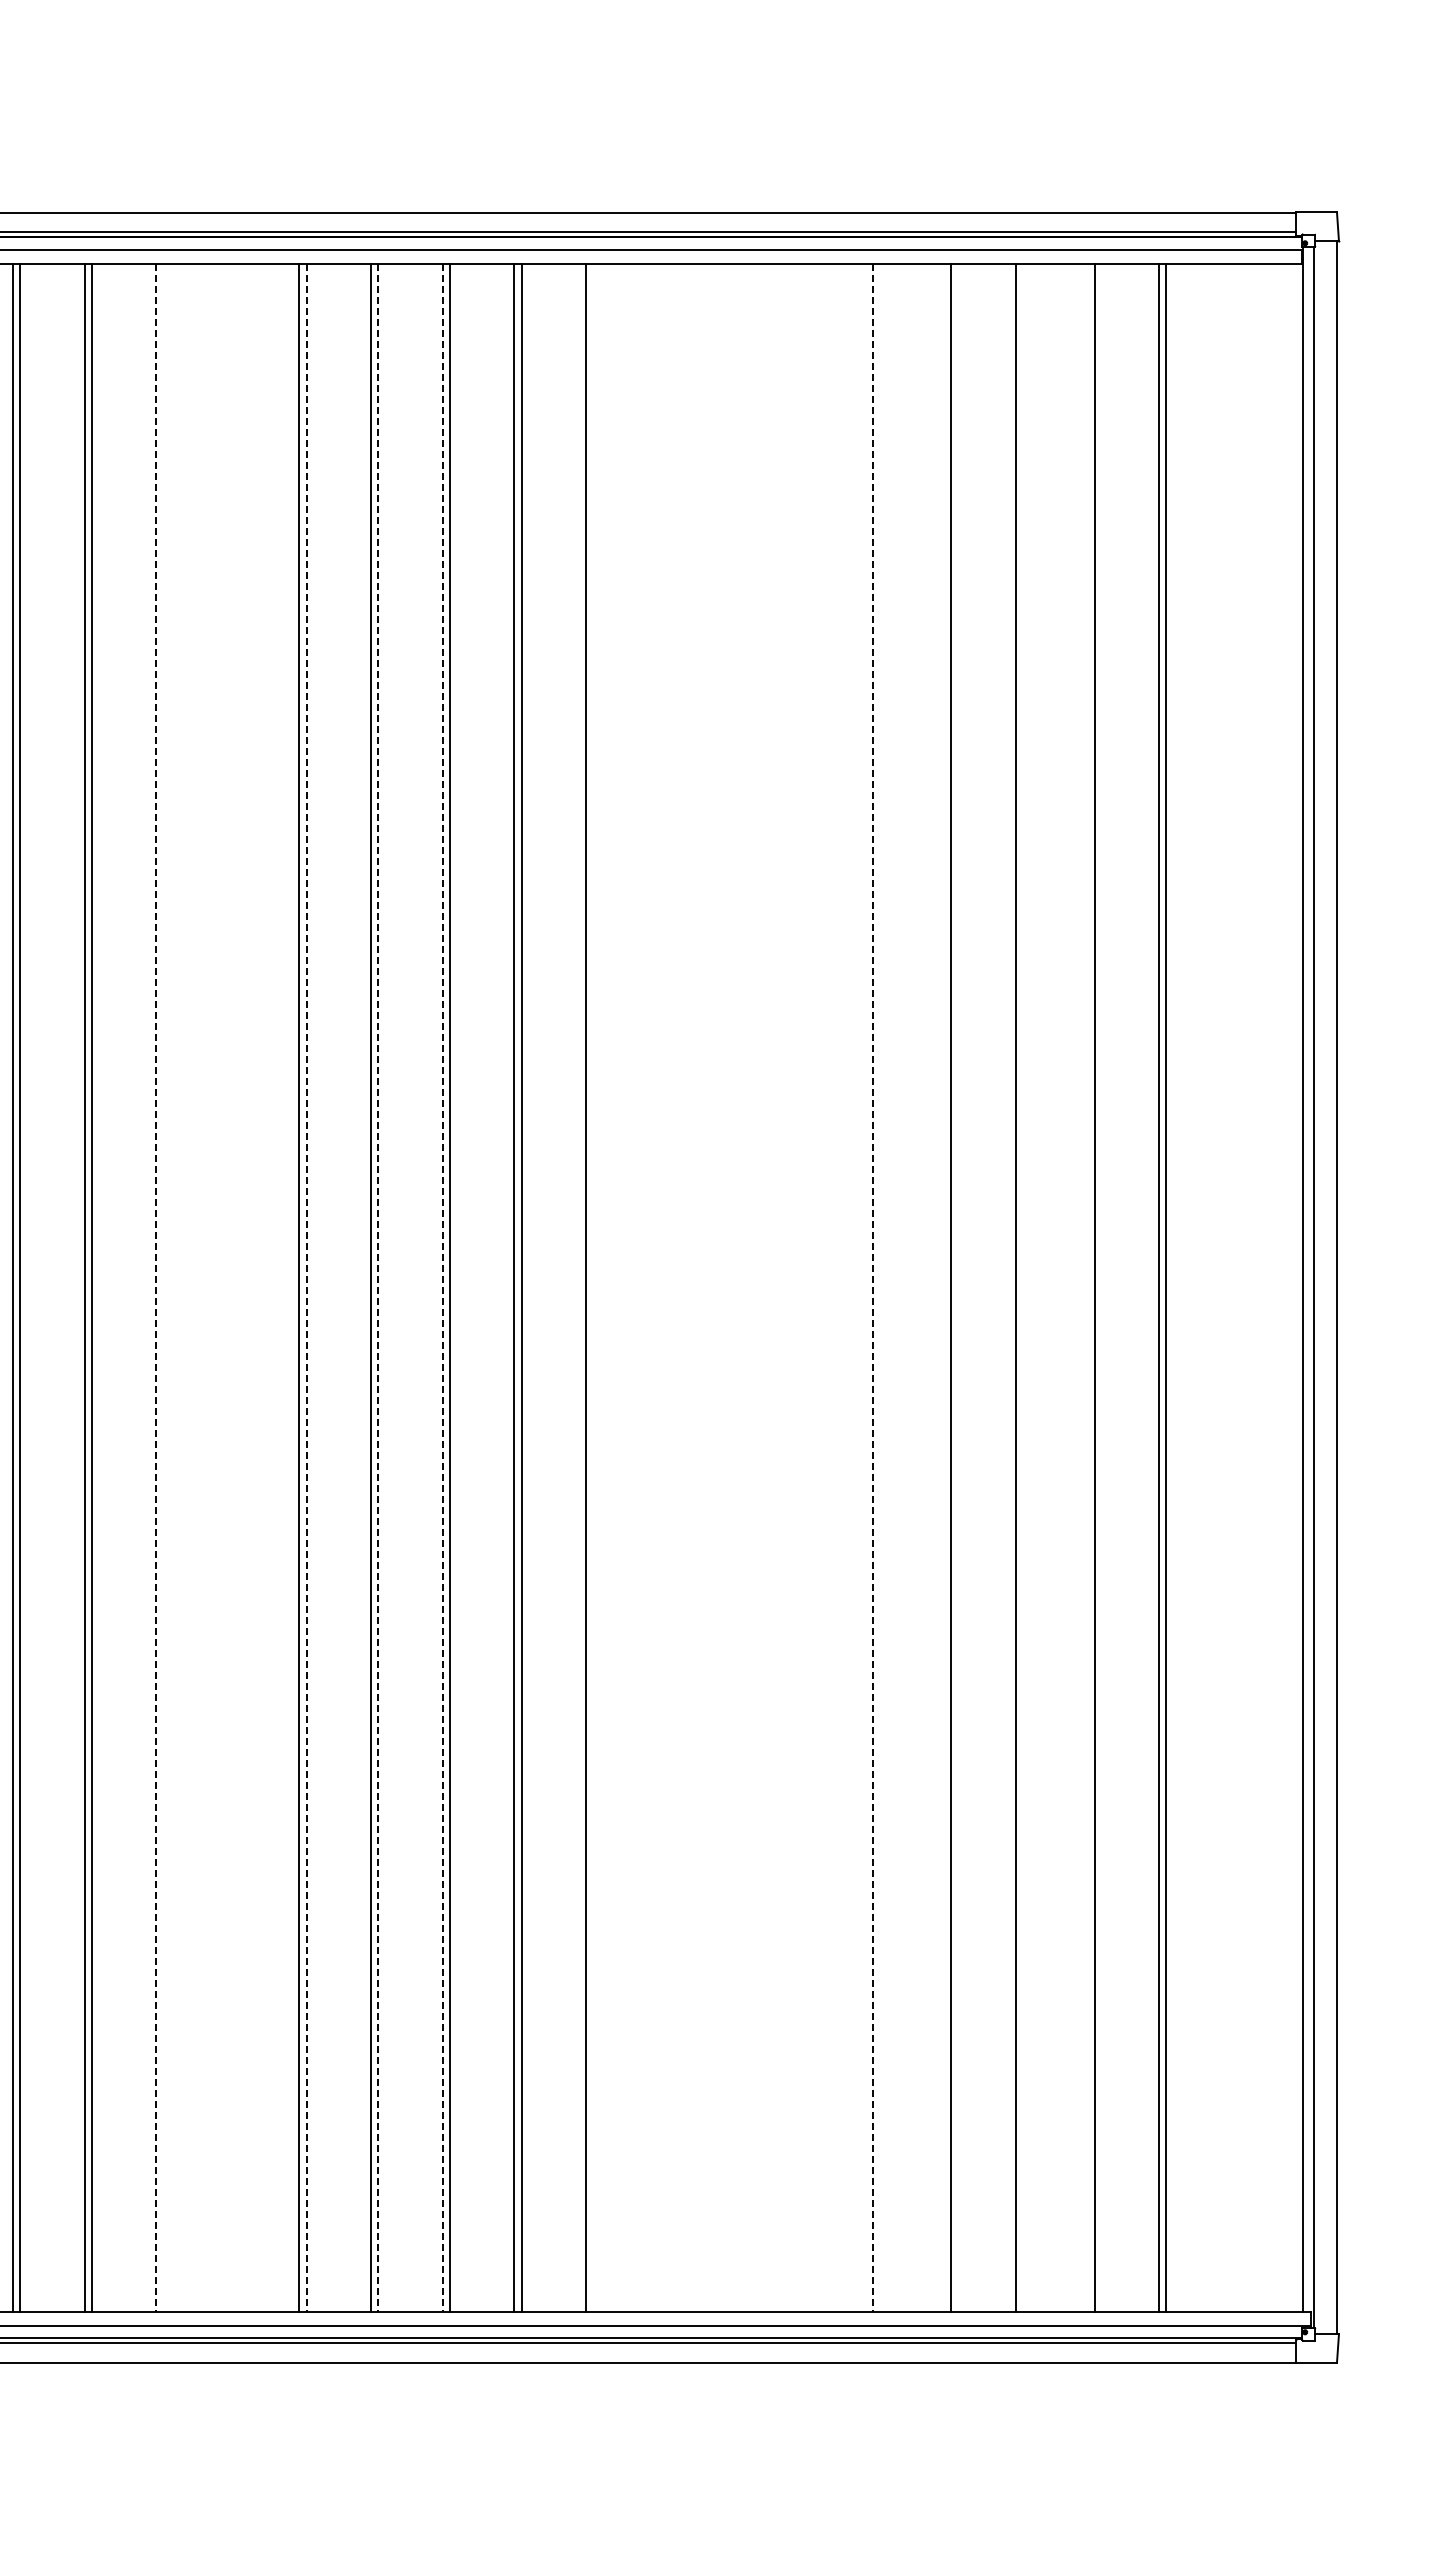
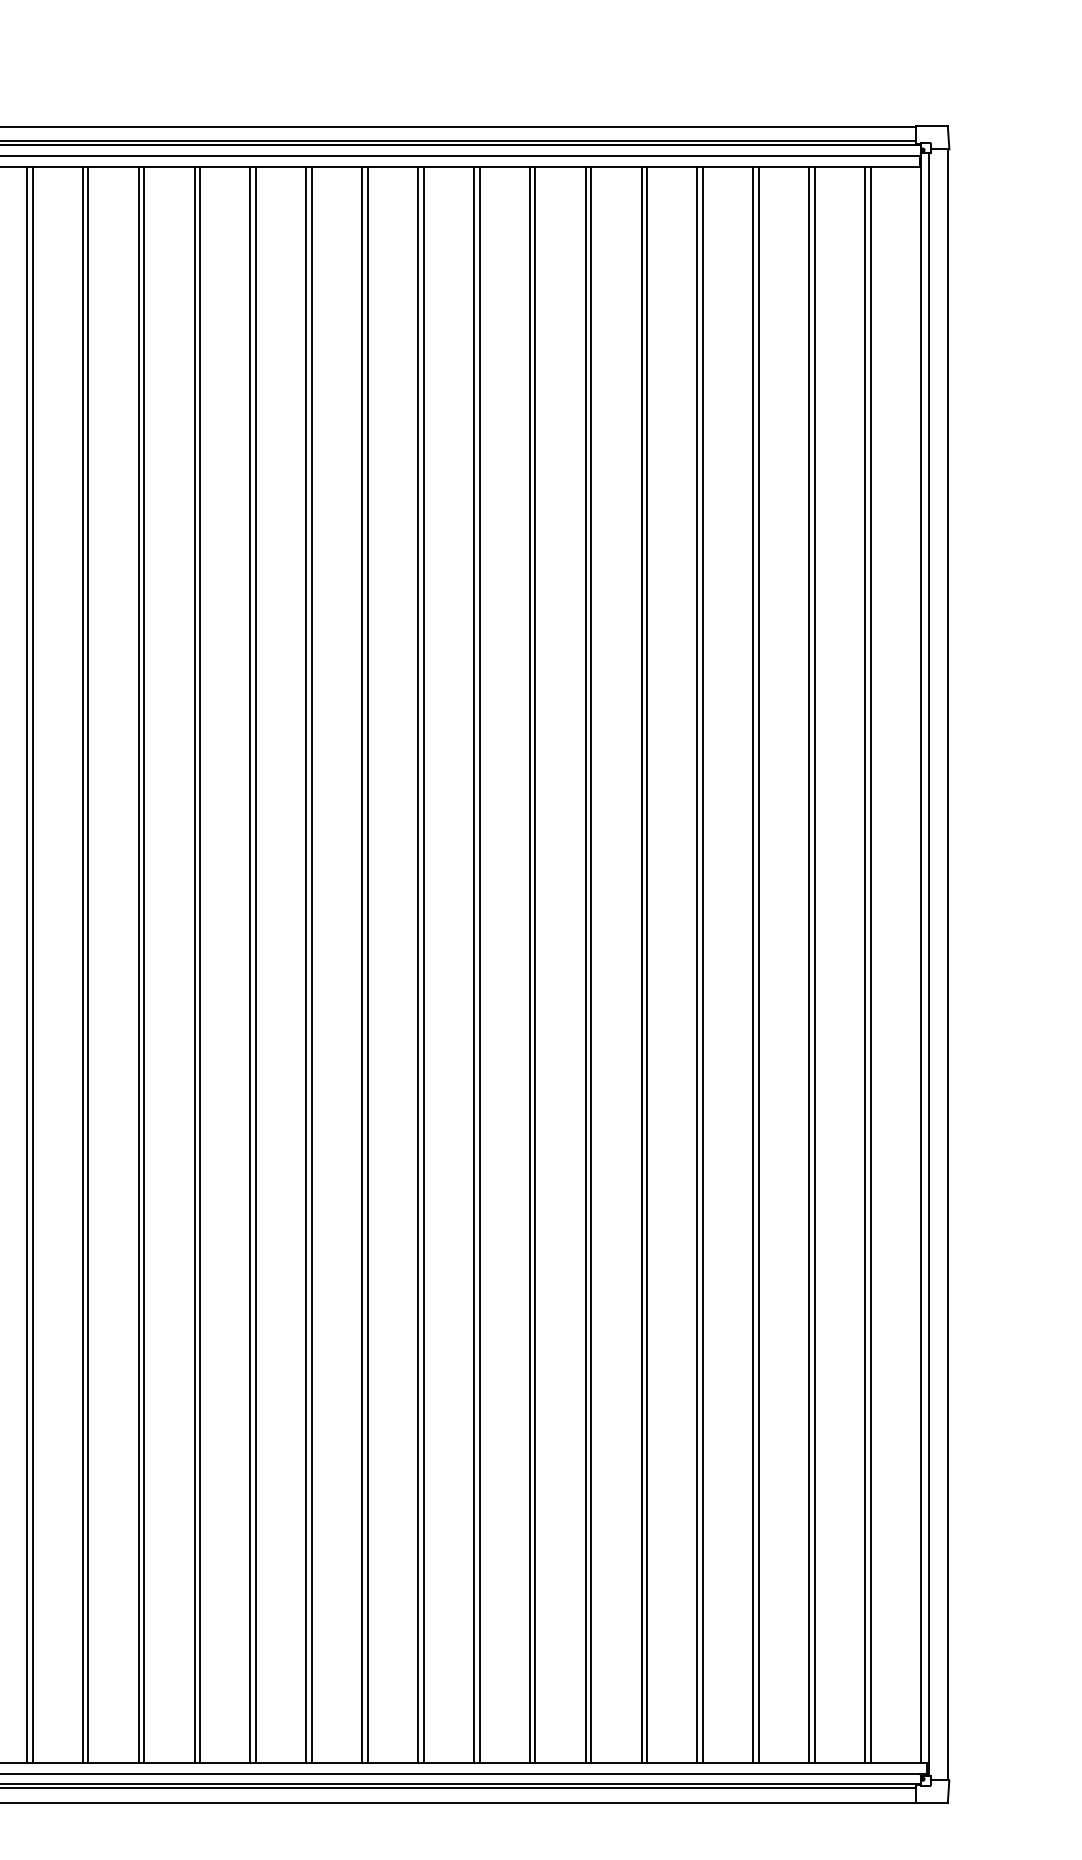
line: (163, 1287) -> (32, 964), added
line: (227, 1287) -> (82, 964), added
line: (235, 1287) -> (88, 964), added
line: (593, 1287) -> (368, 964), added
line: (657, 1287) -> (417, 964), added
line: (664, 1287) -> (423, 964), added
line: (729, 1287) -> (474, 964), added
line: (736, 1287) -> (479, 964), added
line: (800, 1287) -> (529, 964), added
line: (808, 1287) -> (535, 964), added
line: (879, 1287) -> (591, 964), added
line: (944, 1287) -> (641, 964), added
line: (1022, 1287) -> (702, 964), added
line: (1087, 1287) -> (753, 964), added
line: (1230, 1287) -> (864, 964), added
line: (1237, 1287) -> (870, 964), added
line: (156, 1288) -> (27, 965), dashed -> solid
line: (306, 1288) -> (144, 965), dashed -> solid
line: (378, 1288) -> (200, 965), dashed -> solid
line: (442, 1288) -> (250, 965), dashed -> solid
line: (872, 1288) -> (585, 965), dashed -> solid

